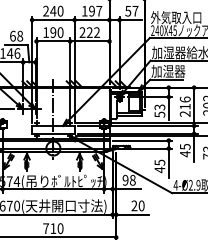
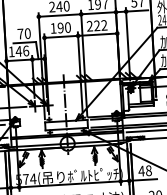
text: (16, 35) -> (24, 33), 68 -> 70
text: (125, 179) -> (141, 170), 98 -> 48

